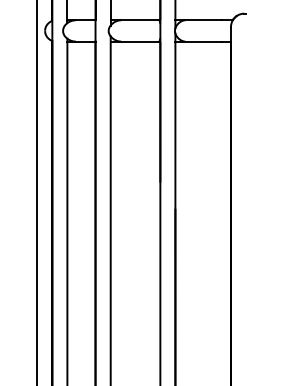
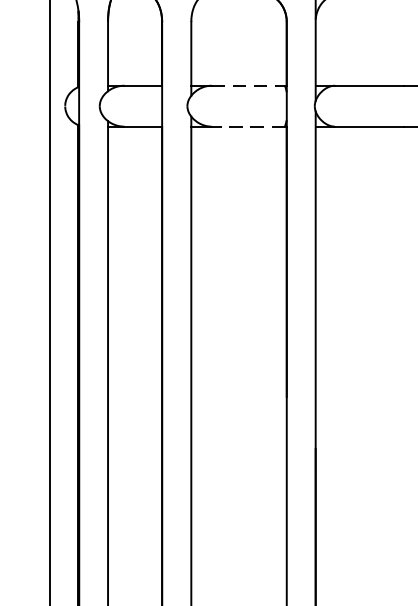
line: (140, 20) -> (248, 86), solid -> dashed
line: (139, 41) -> (246, 126), solid -> dashed

